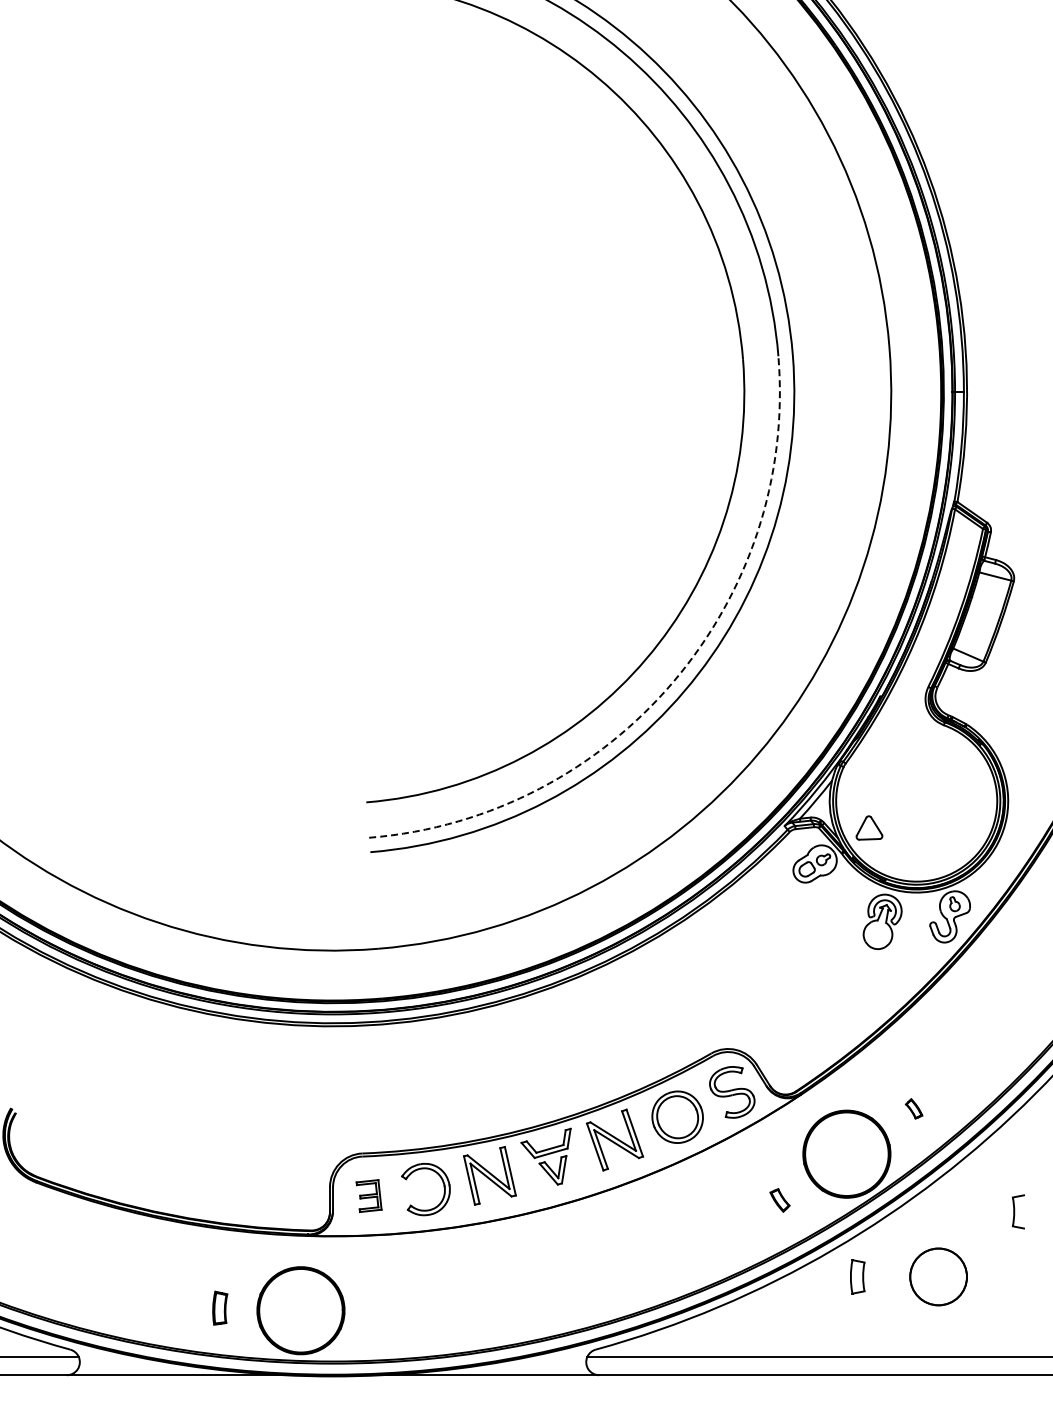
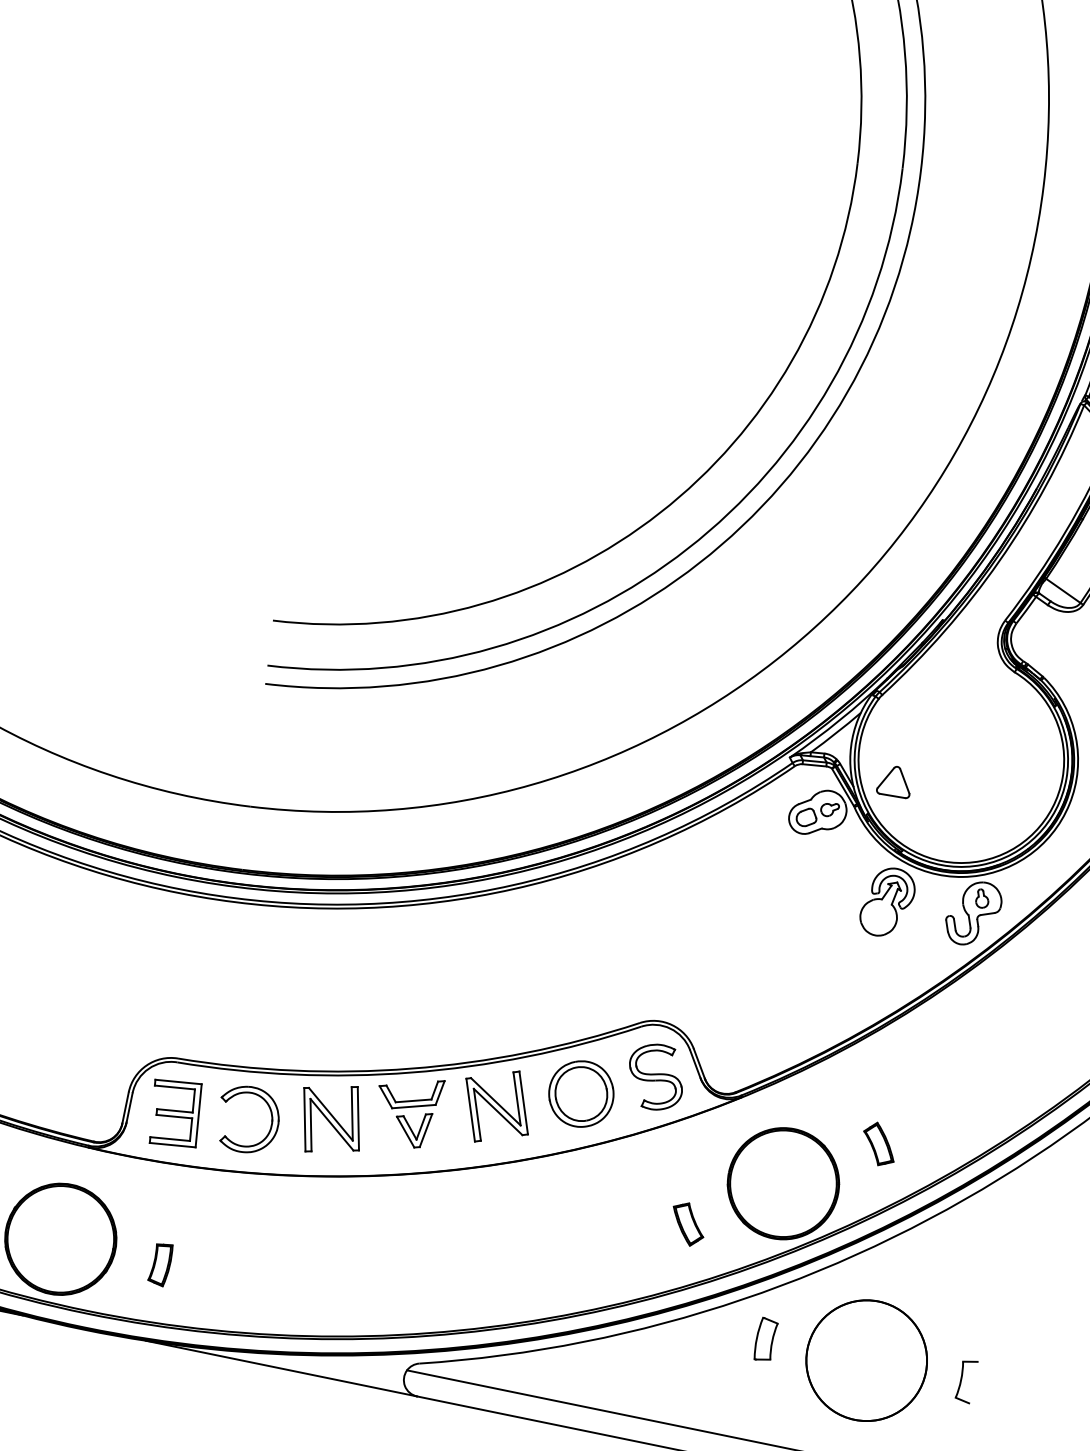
arc: (673, 681) -> (687, 548), dashed -> solid
part: (913, 1108) -> (878, 1143), size x1.67
part: (368, 1195) -> (174, 1112), size x1.67
part: (779, 1200) -> (687, 1224), size x1.43
part: (1017, 1211) -> (965, 1380), moved
part: (938, 1276) -> (866, 1360), size x1.67
part: (381, 1313) -> (160, 1263), added

